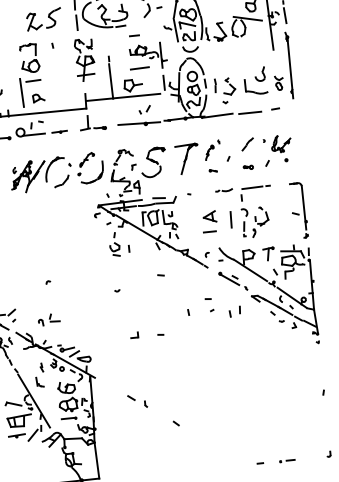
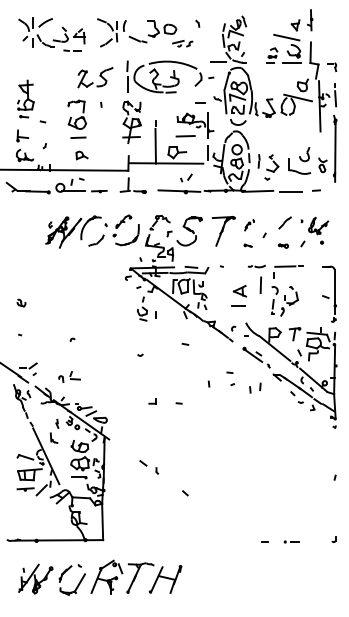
line: (134, 35) -> (200, 102), moved
line: (21, 92) -> (65, 148), removed
part: (212, 150) -> (249, 225), size x0.6
line: (230, 219) -> (260, 284), moved

